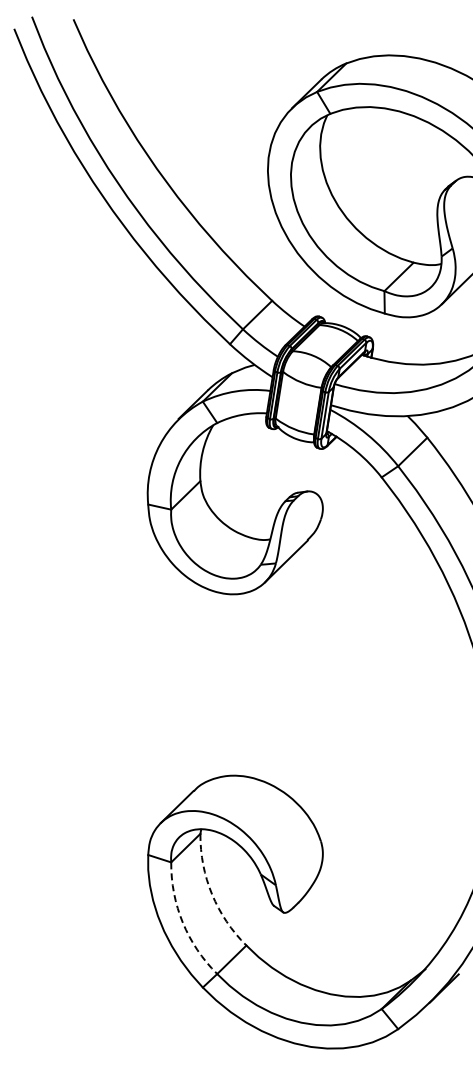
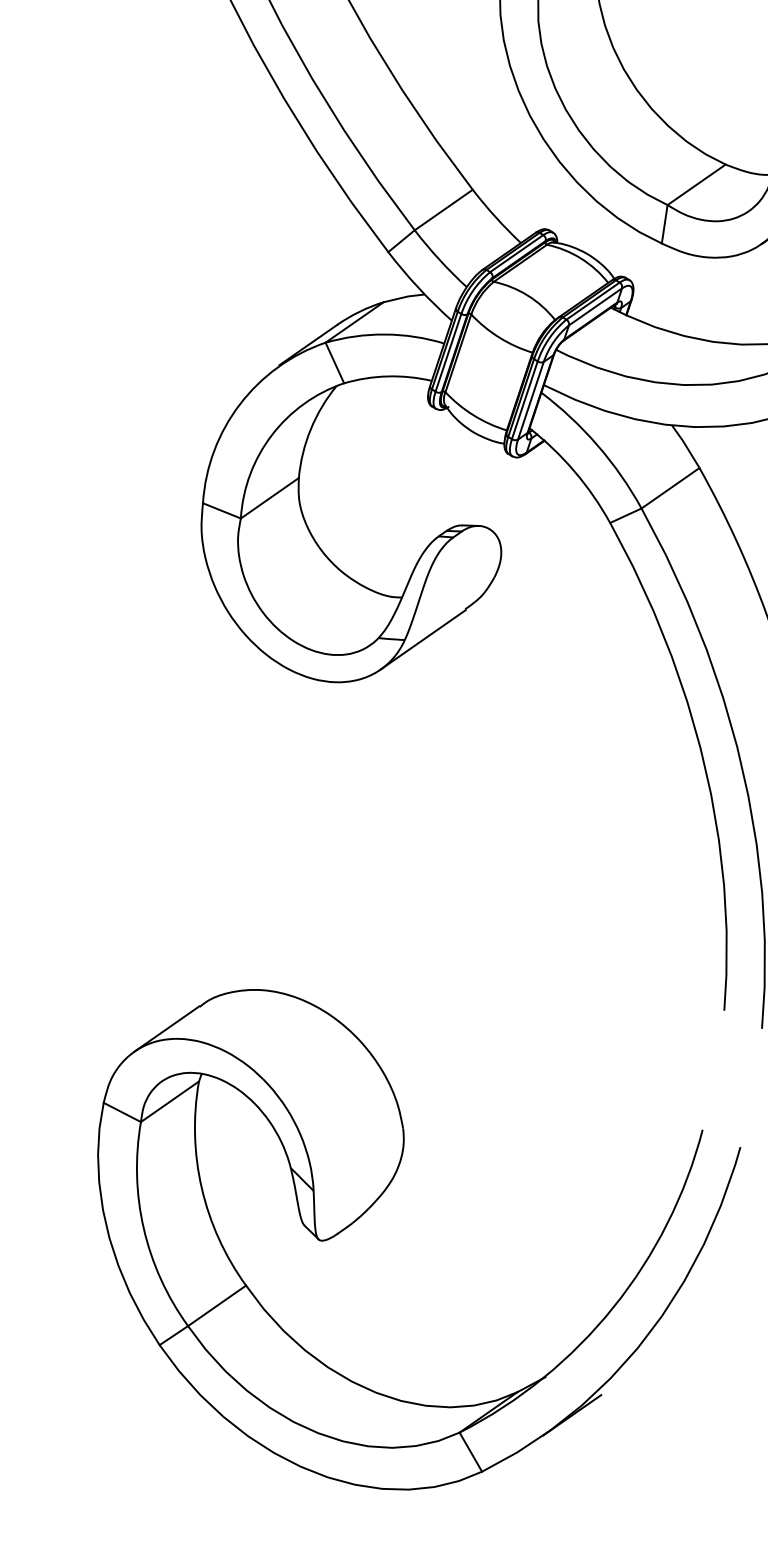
arc: (212, 894) -> (202, 1188), dashed -> solid
arc: (182, 922) -> (143, 1228), dashed -> solid

